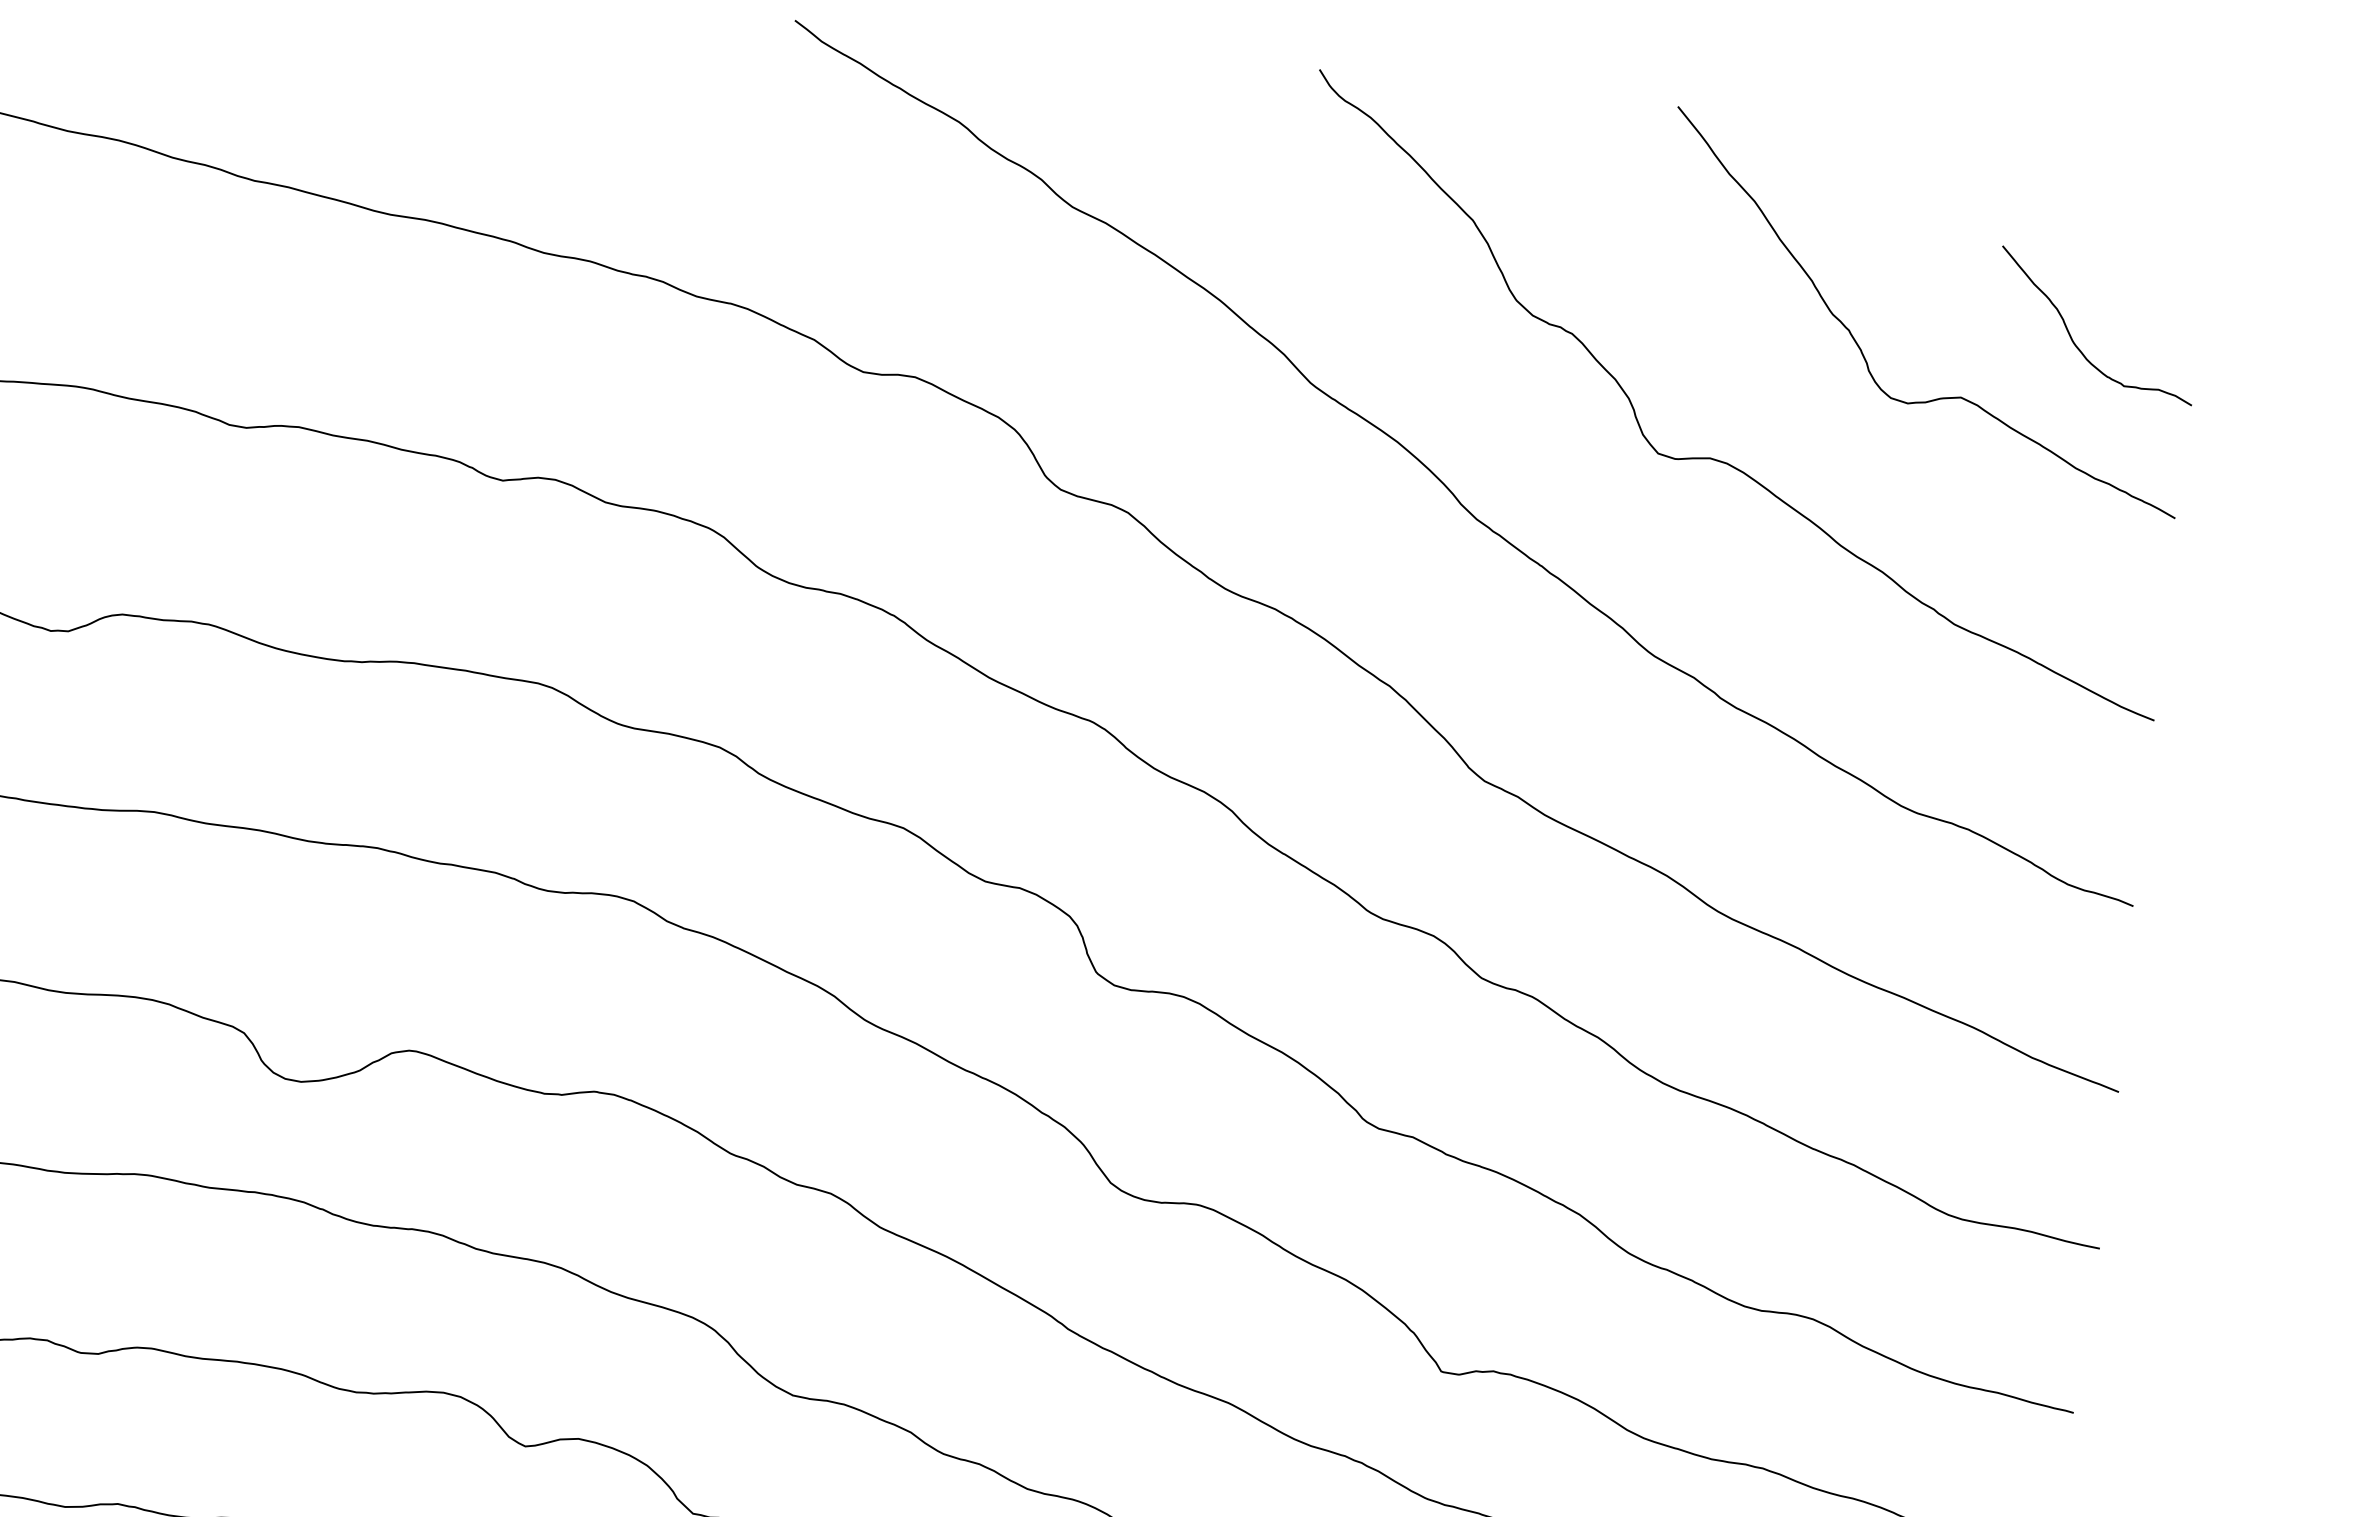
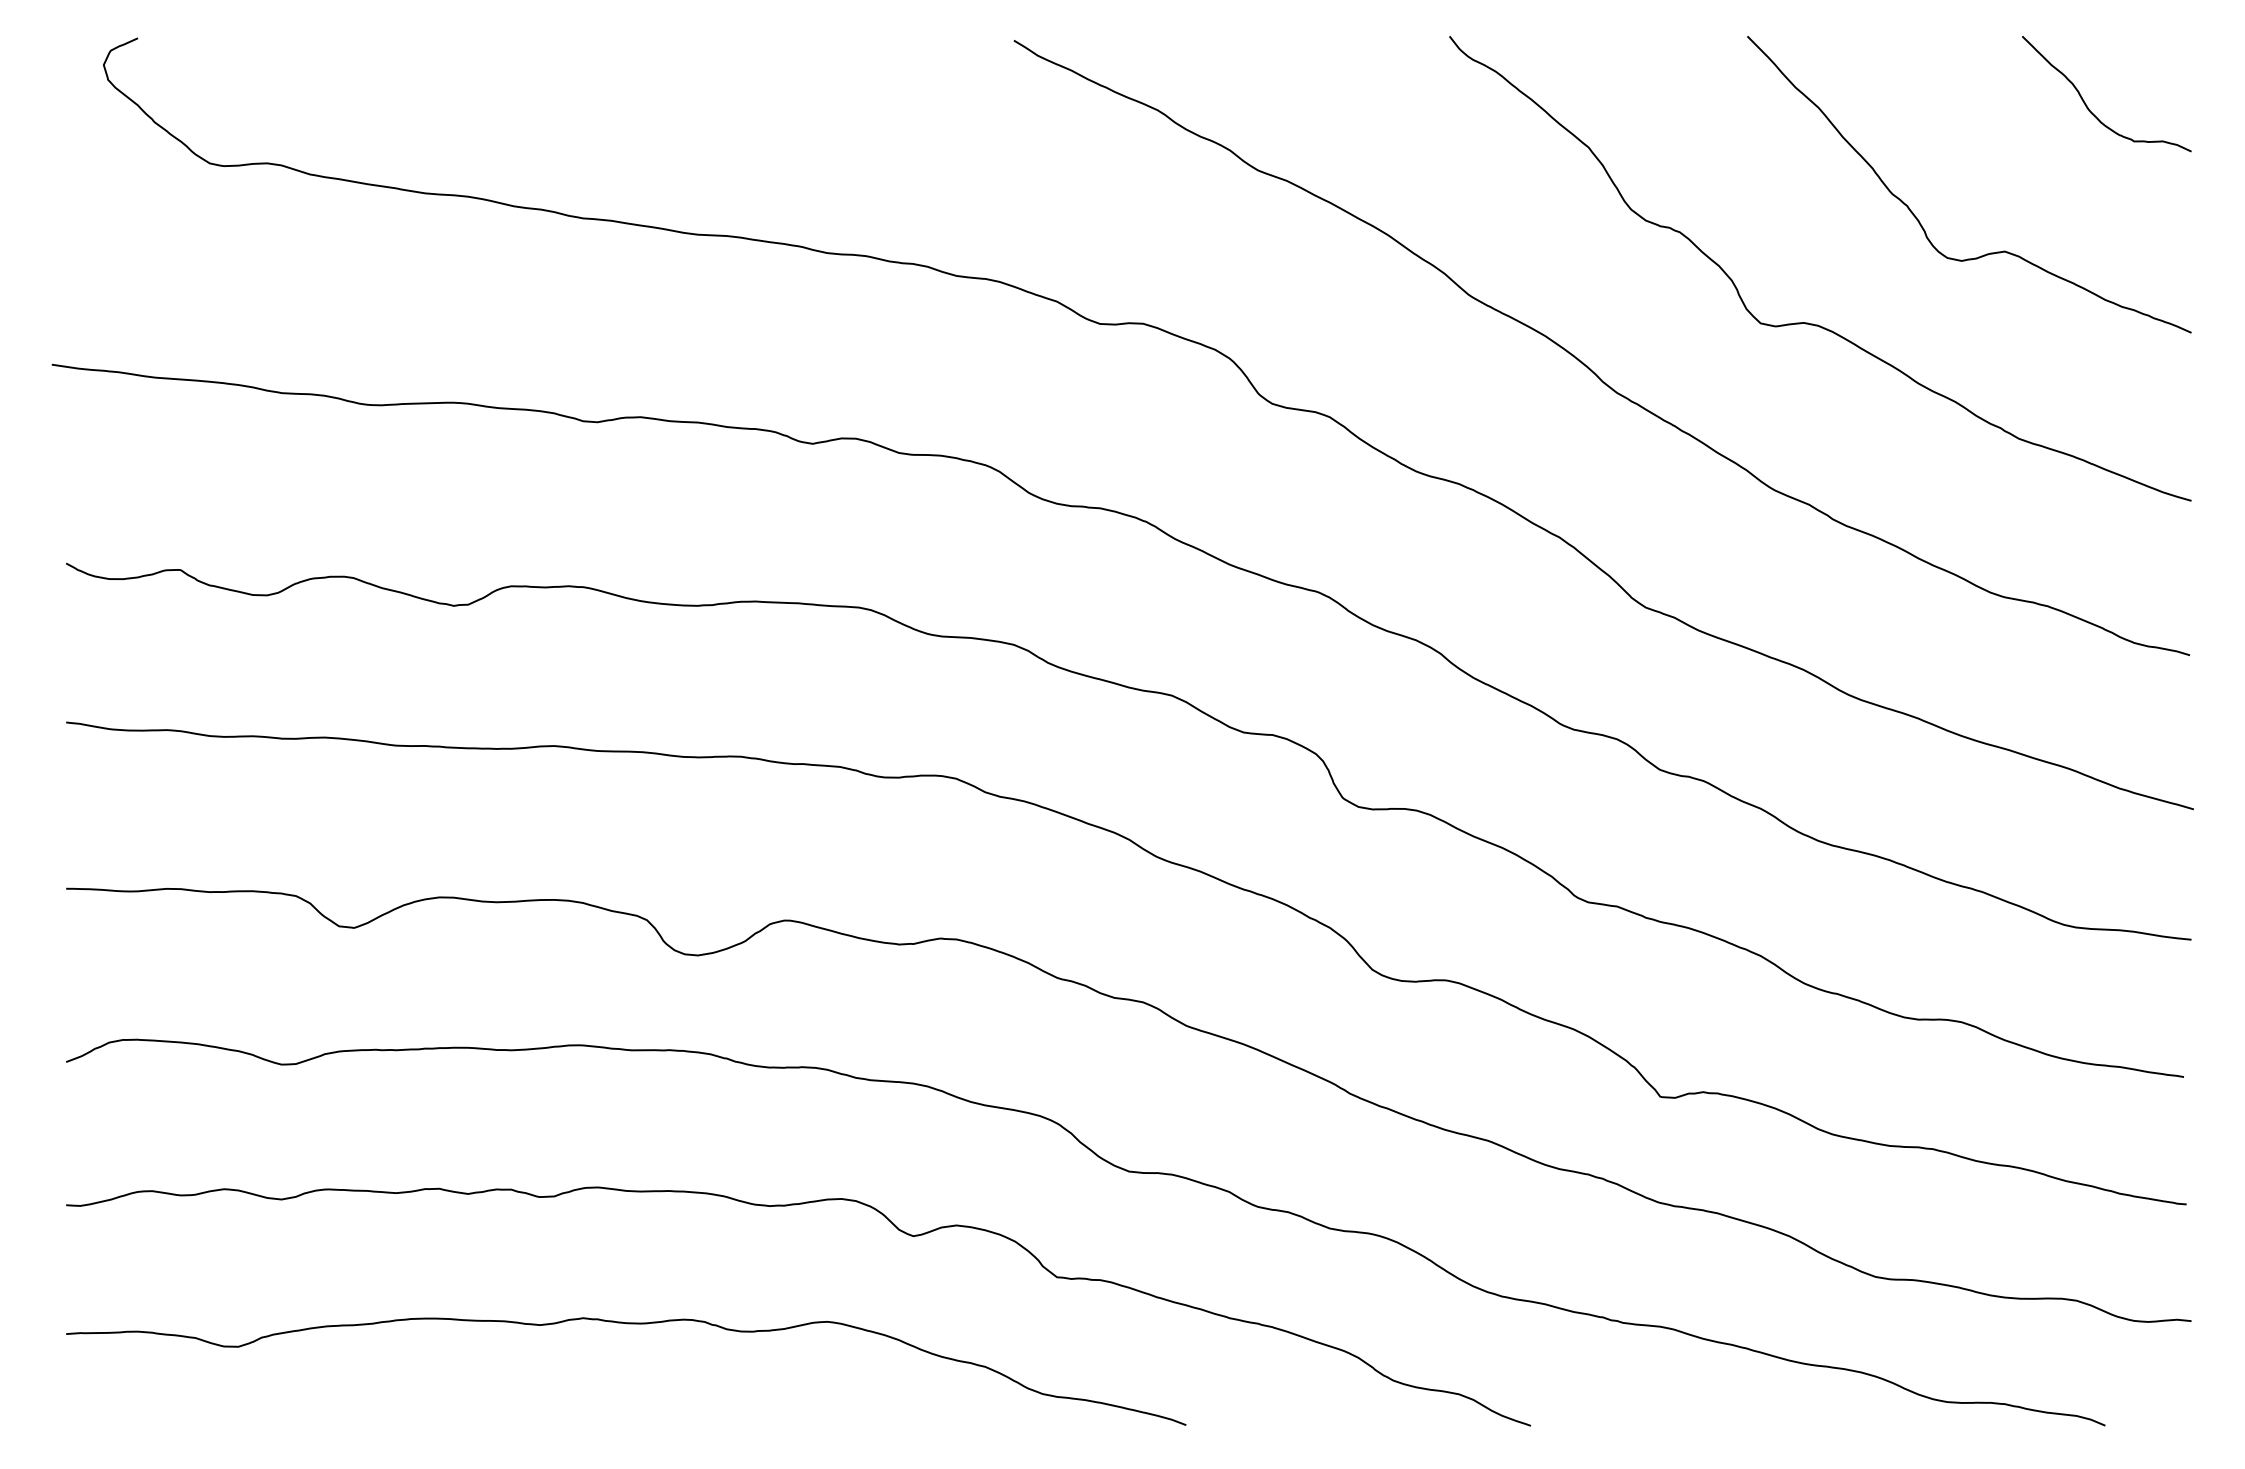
curve: (2072, 337) -> (2087, 105), moved

